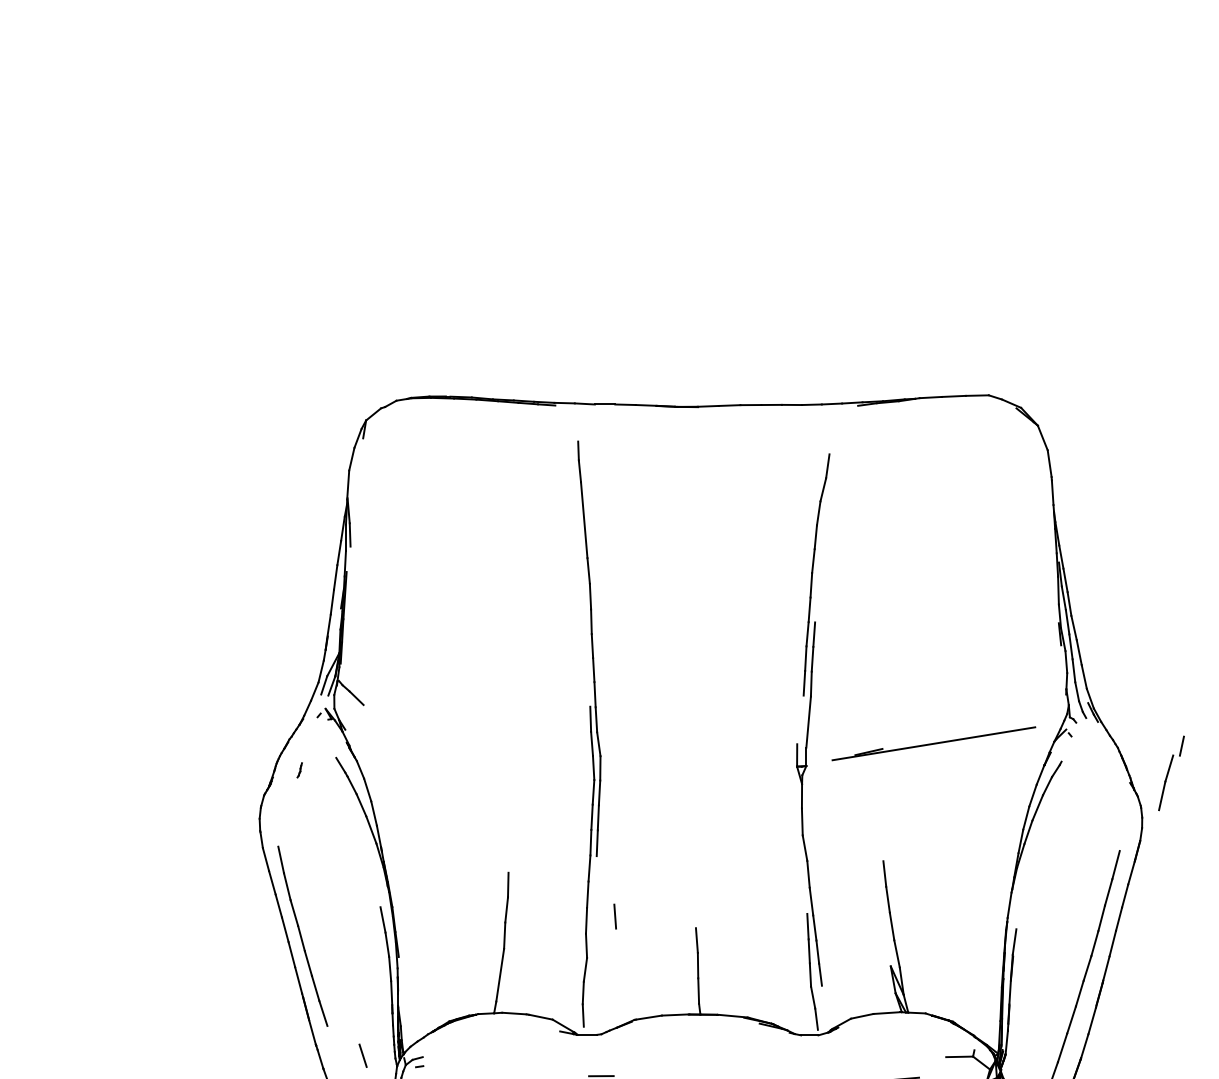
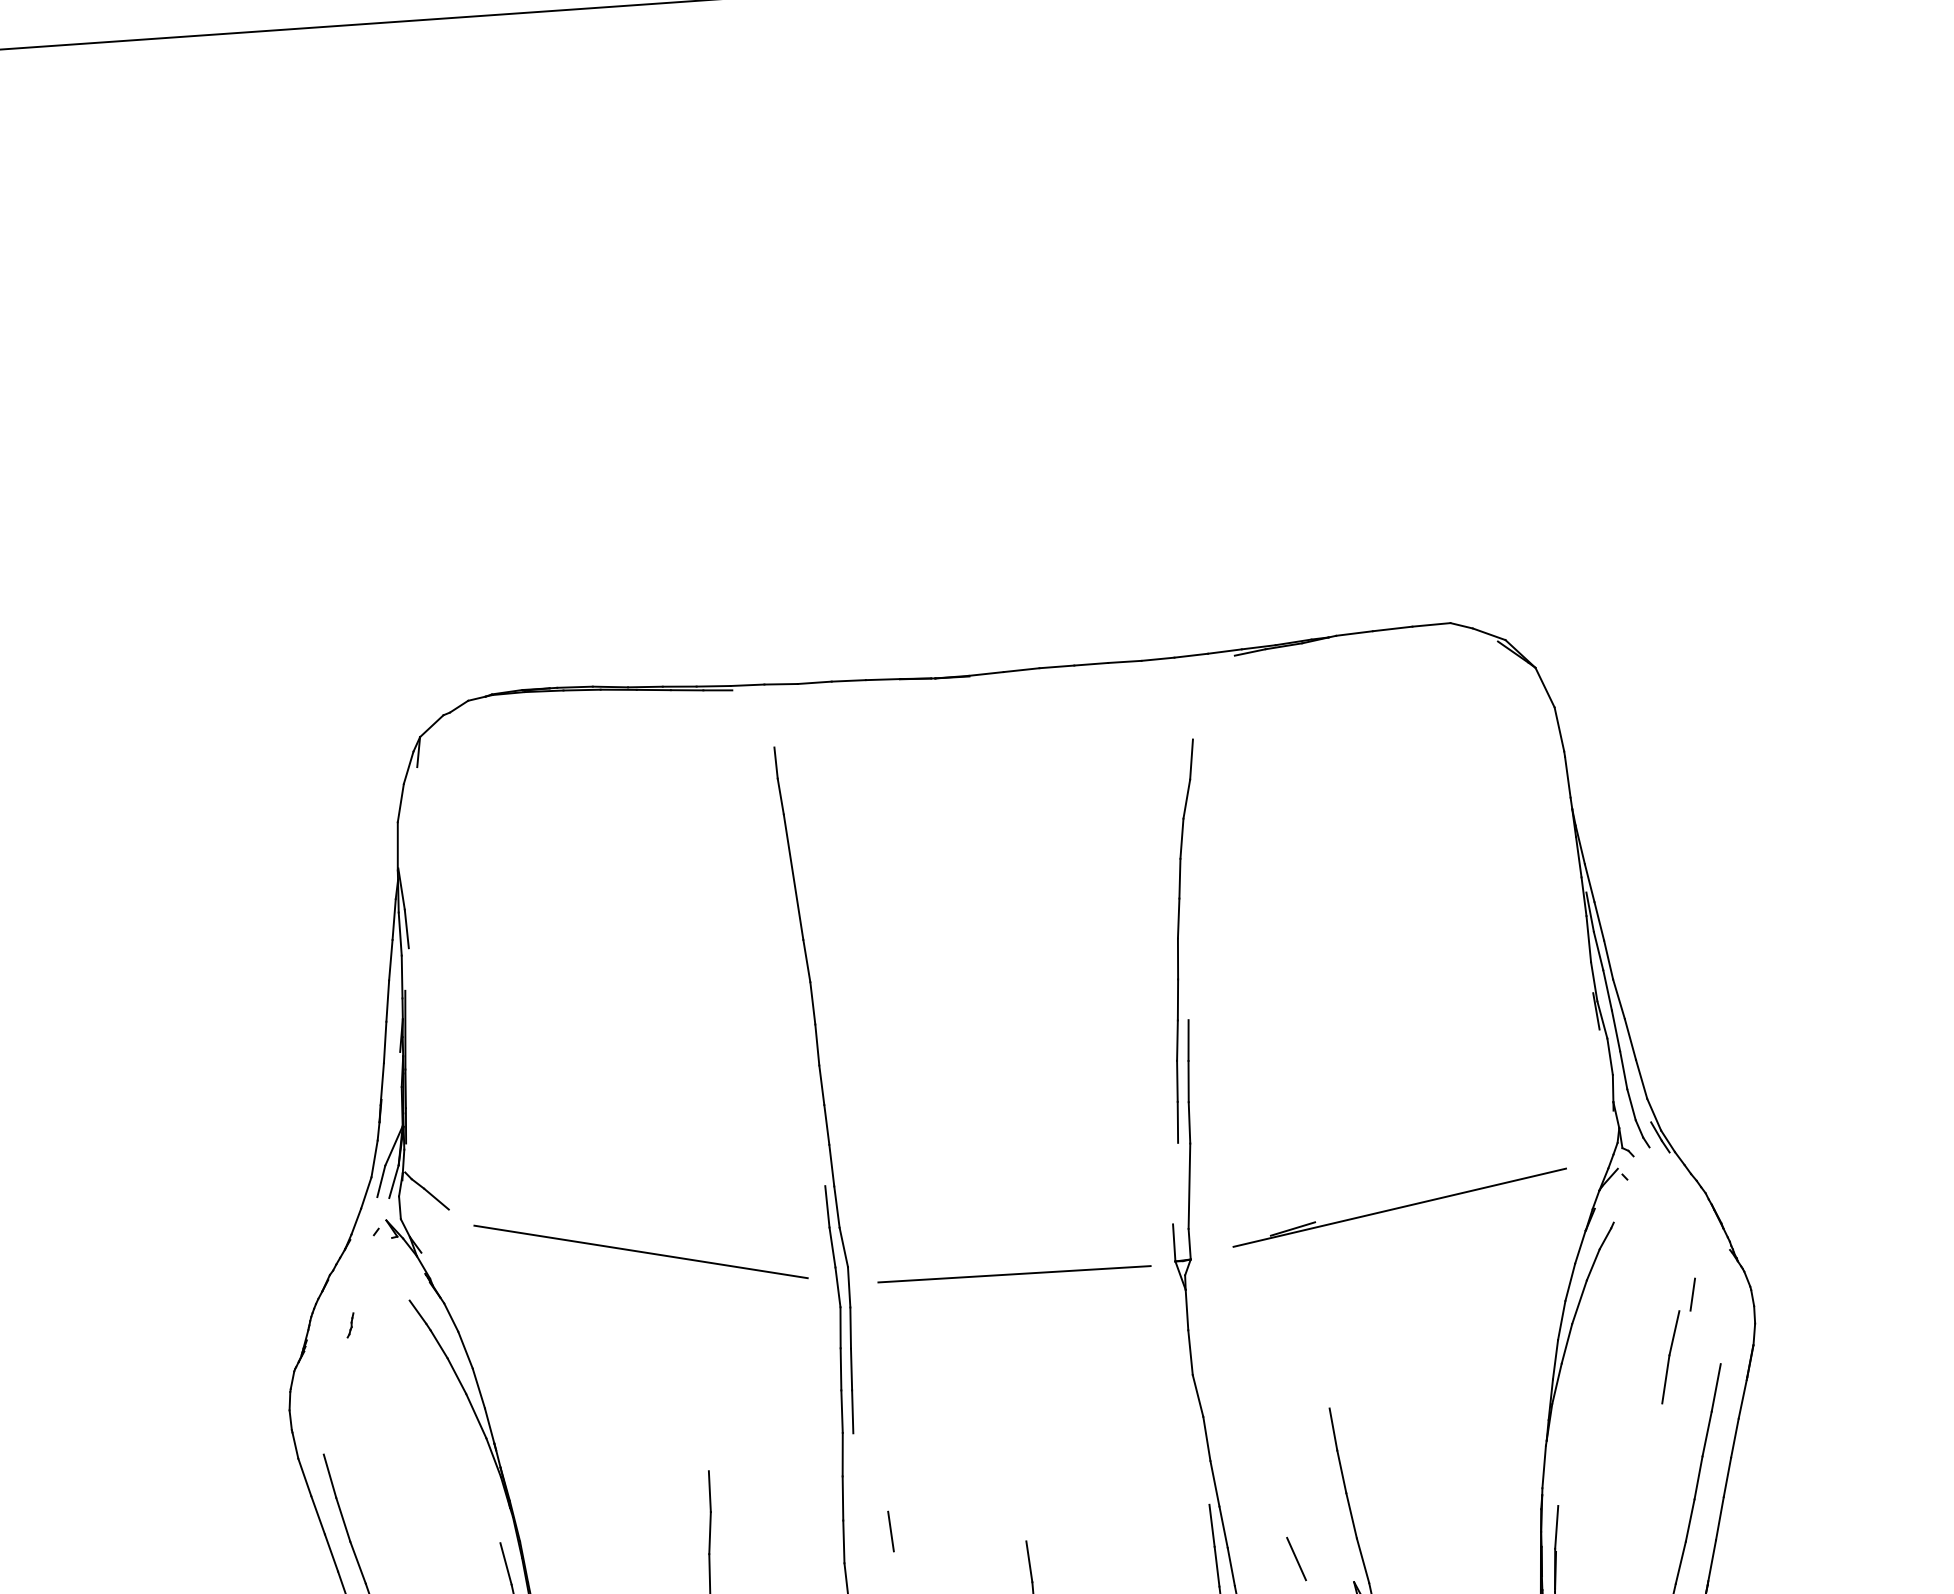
line: (476, 738) -> (640, 1252), added
line: (700, 767) -> (1015, 1274), added
part: (1171, 773) -> (1678, 1341), moved
line: (857, 950) -> (1297, 1559), added

